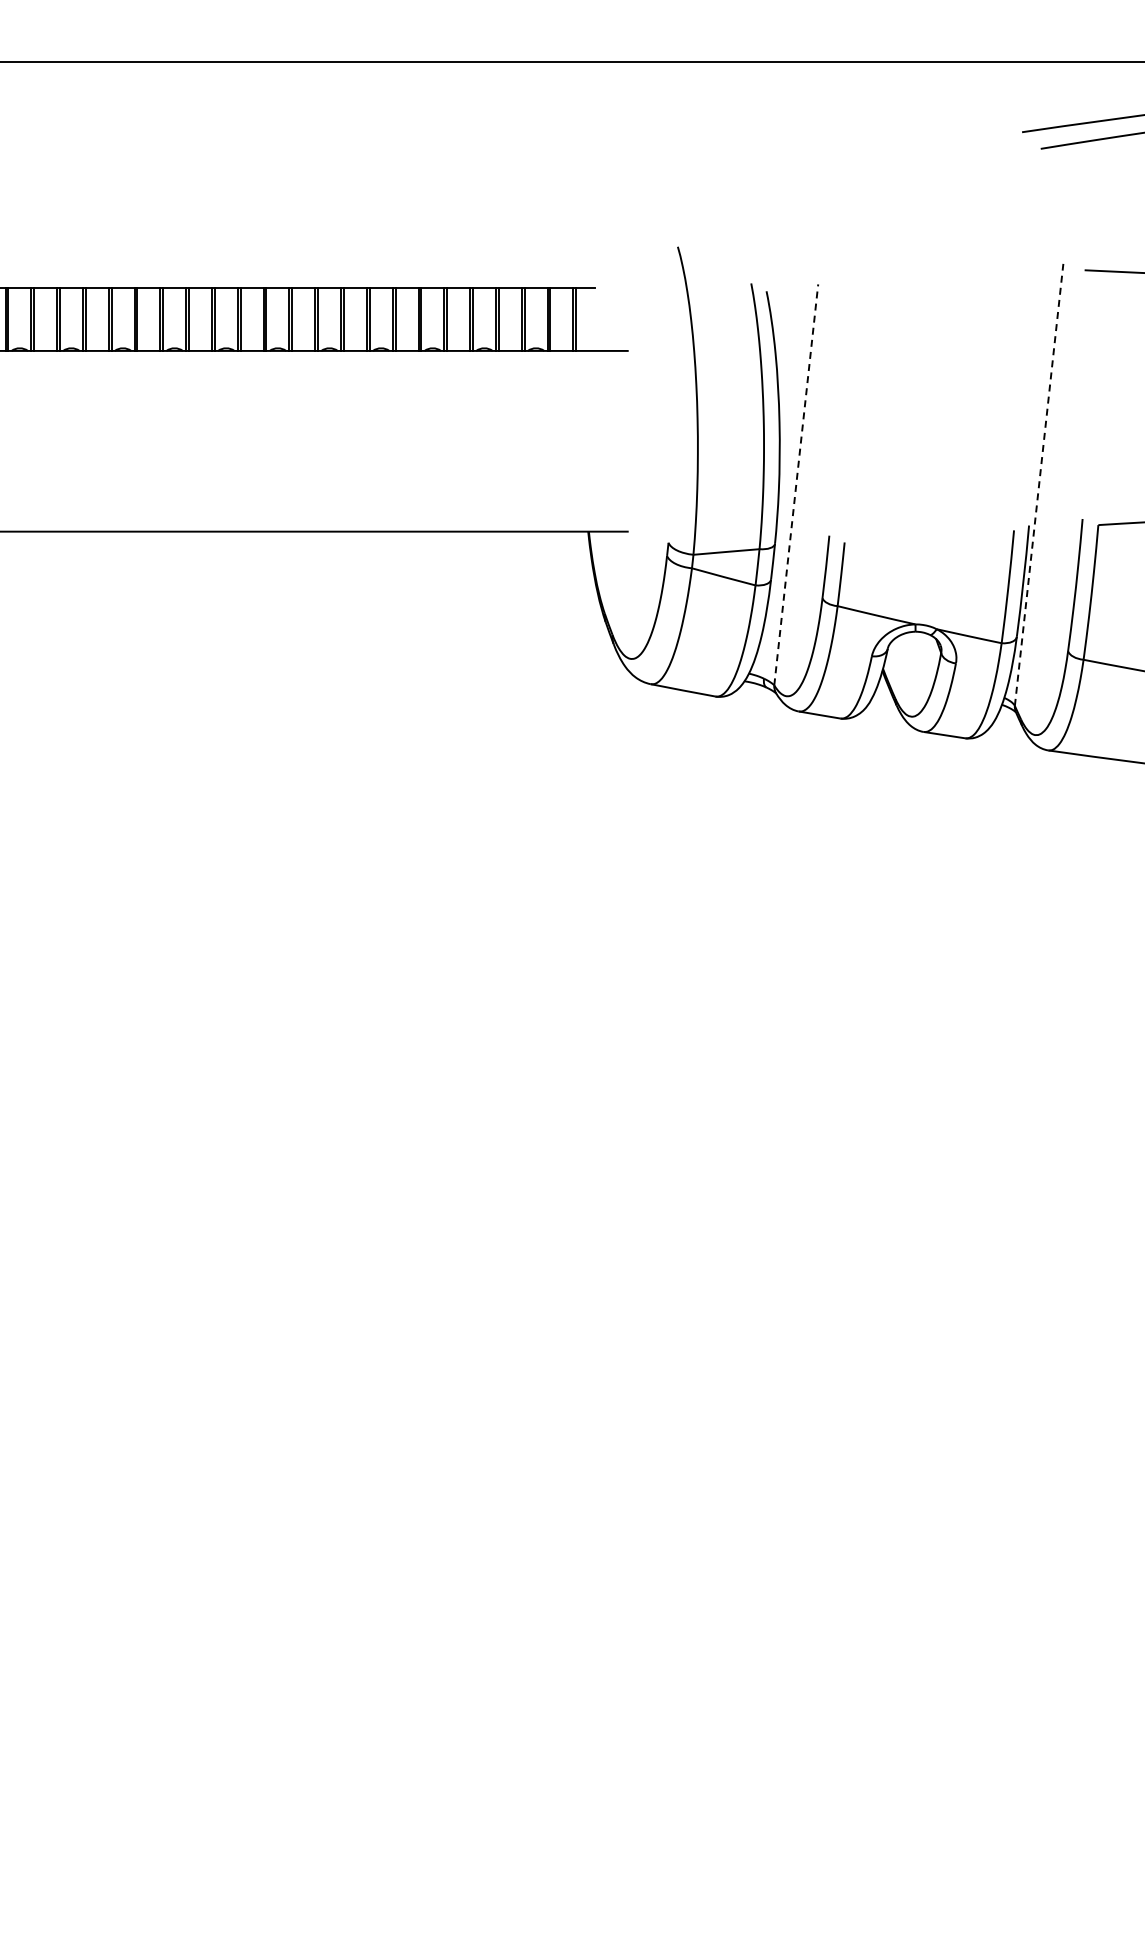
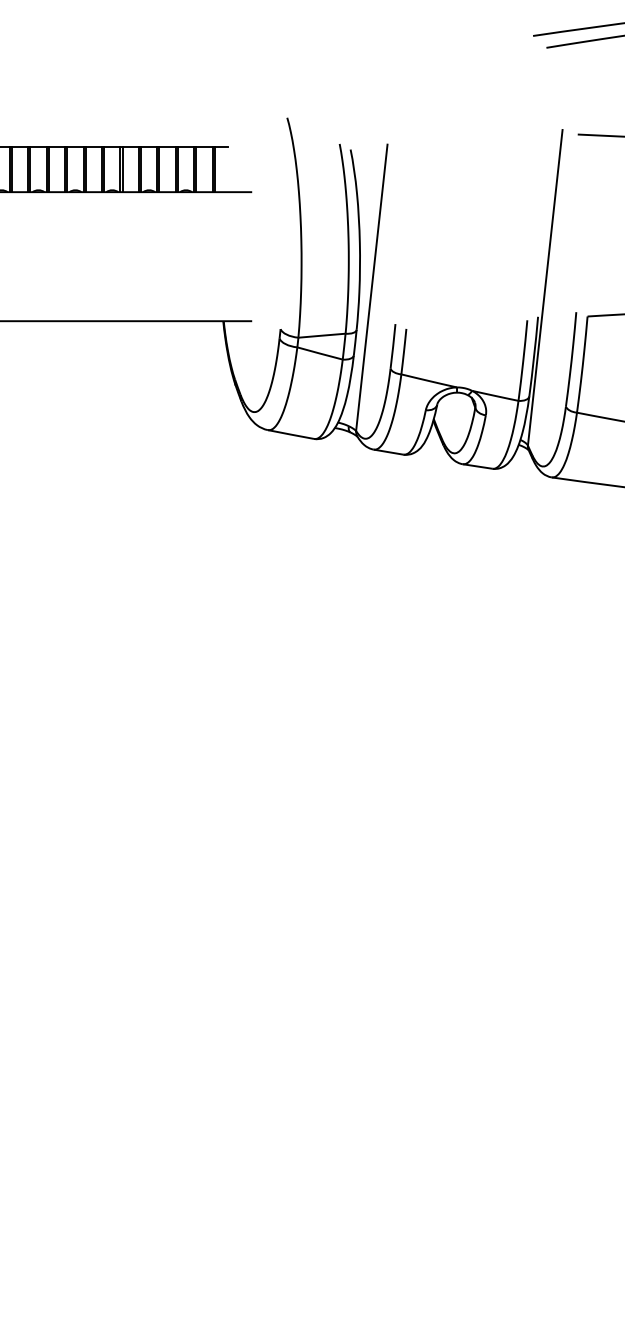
line: (796, 484) -> (371, 287), dashed -> solid
line: (1039, 484) -> (545, 287), dashed -> solid

